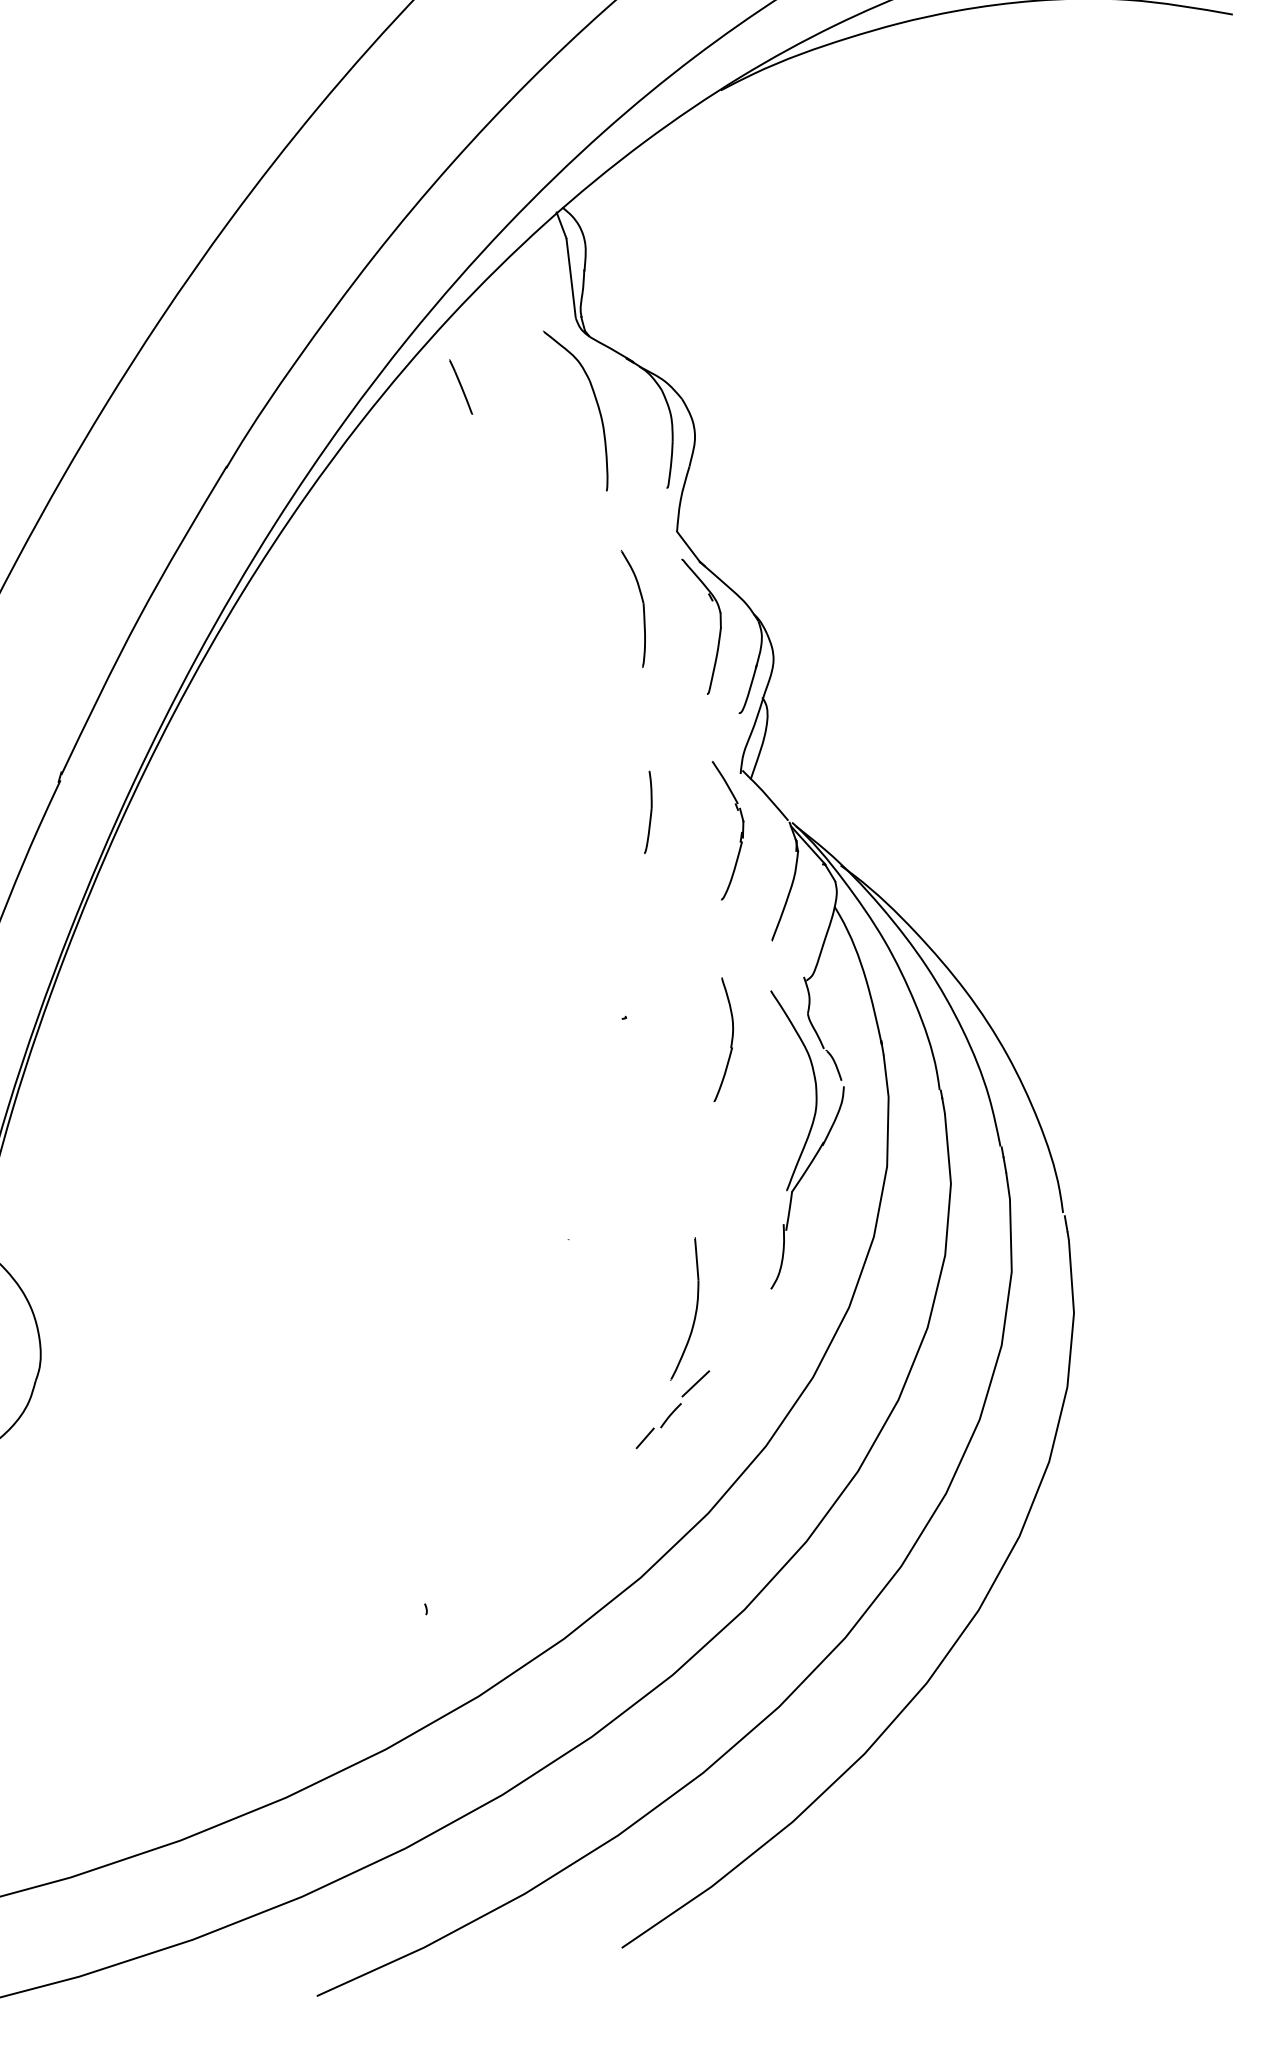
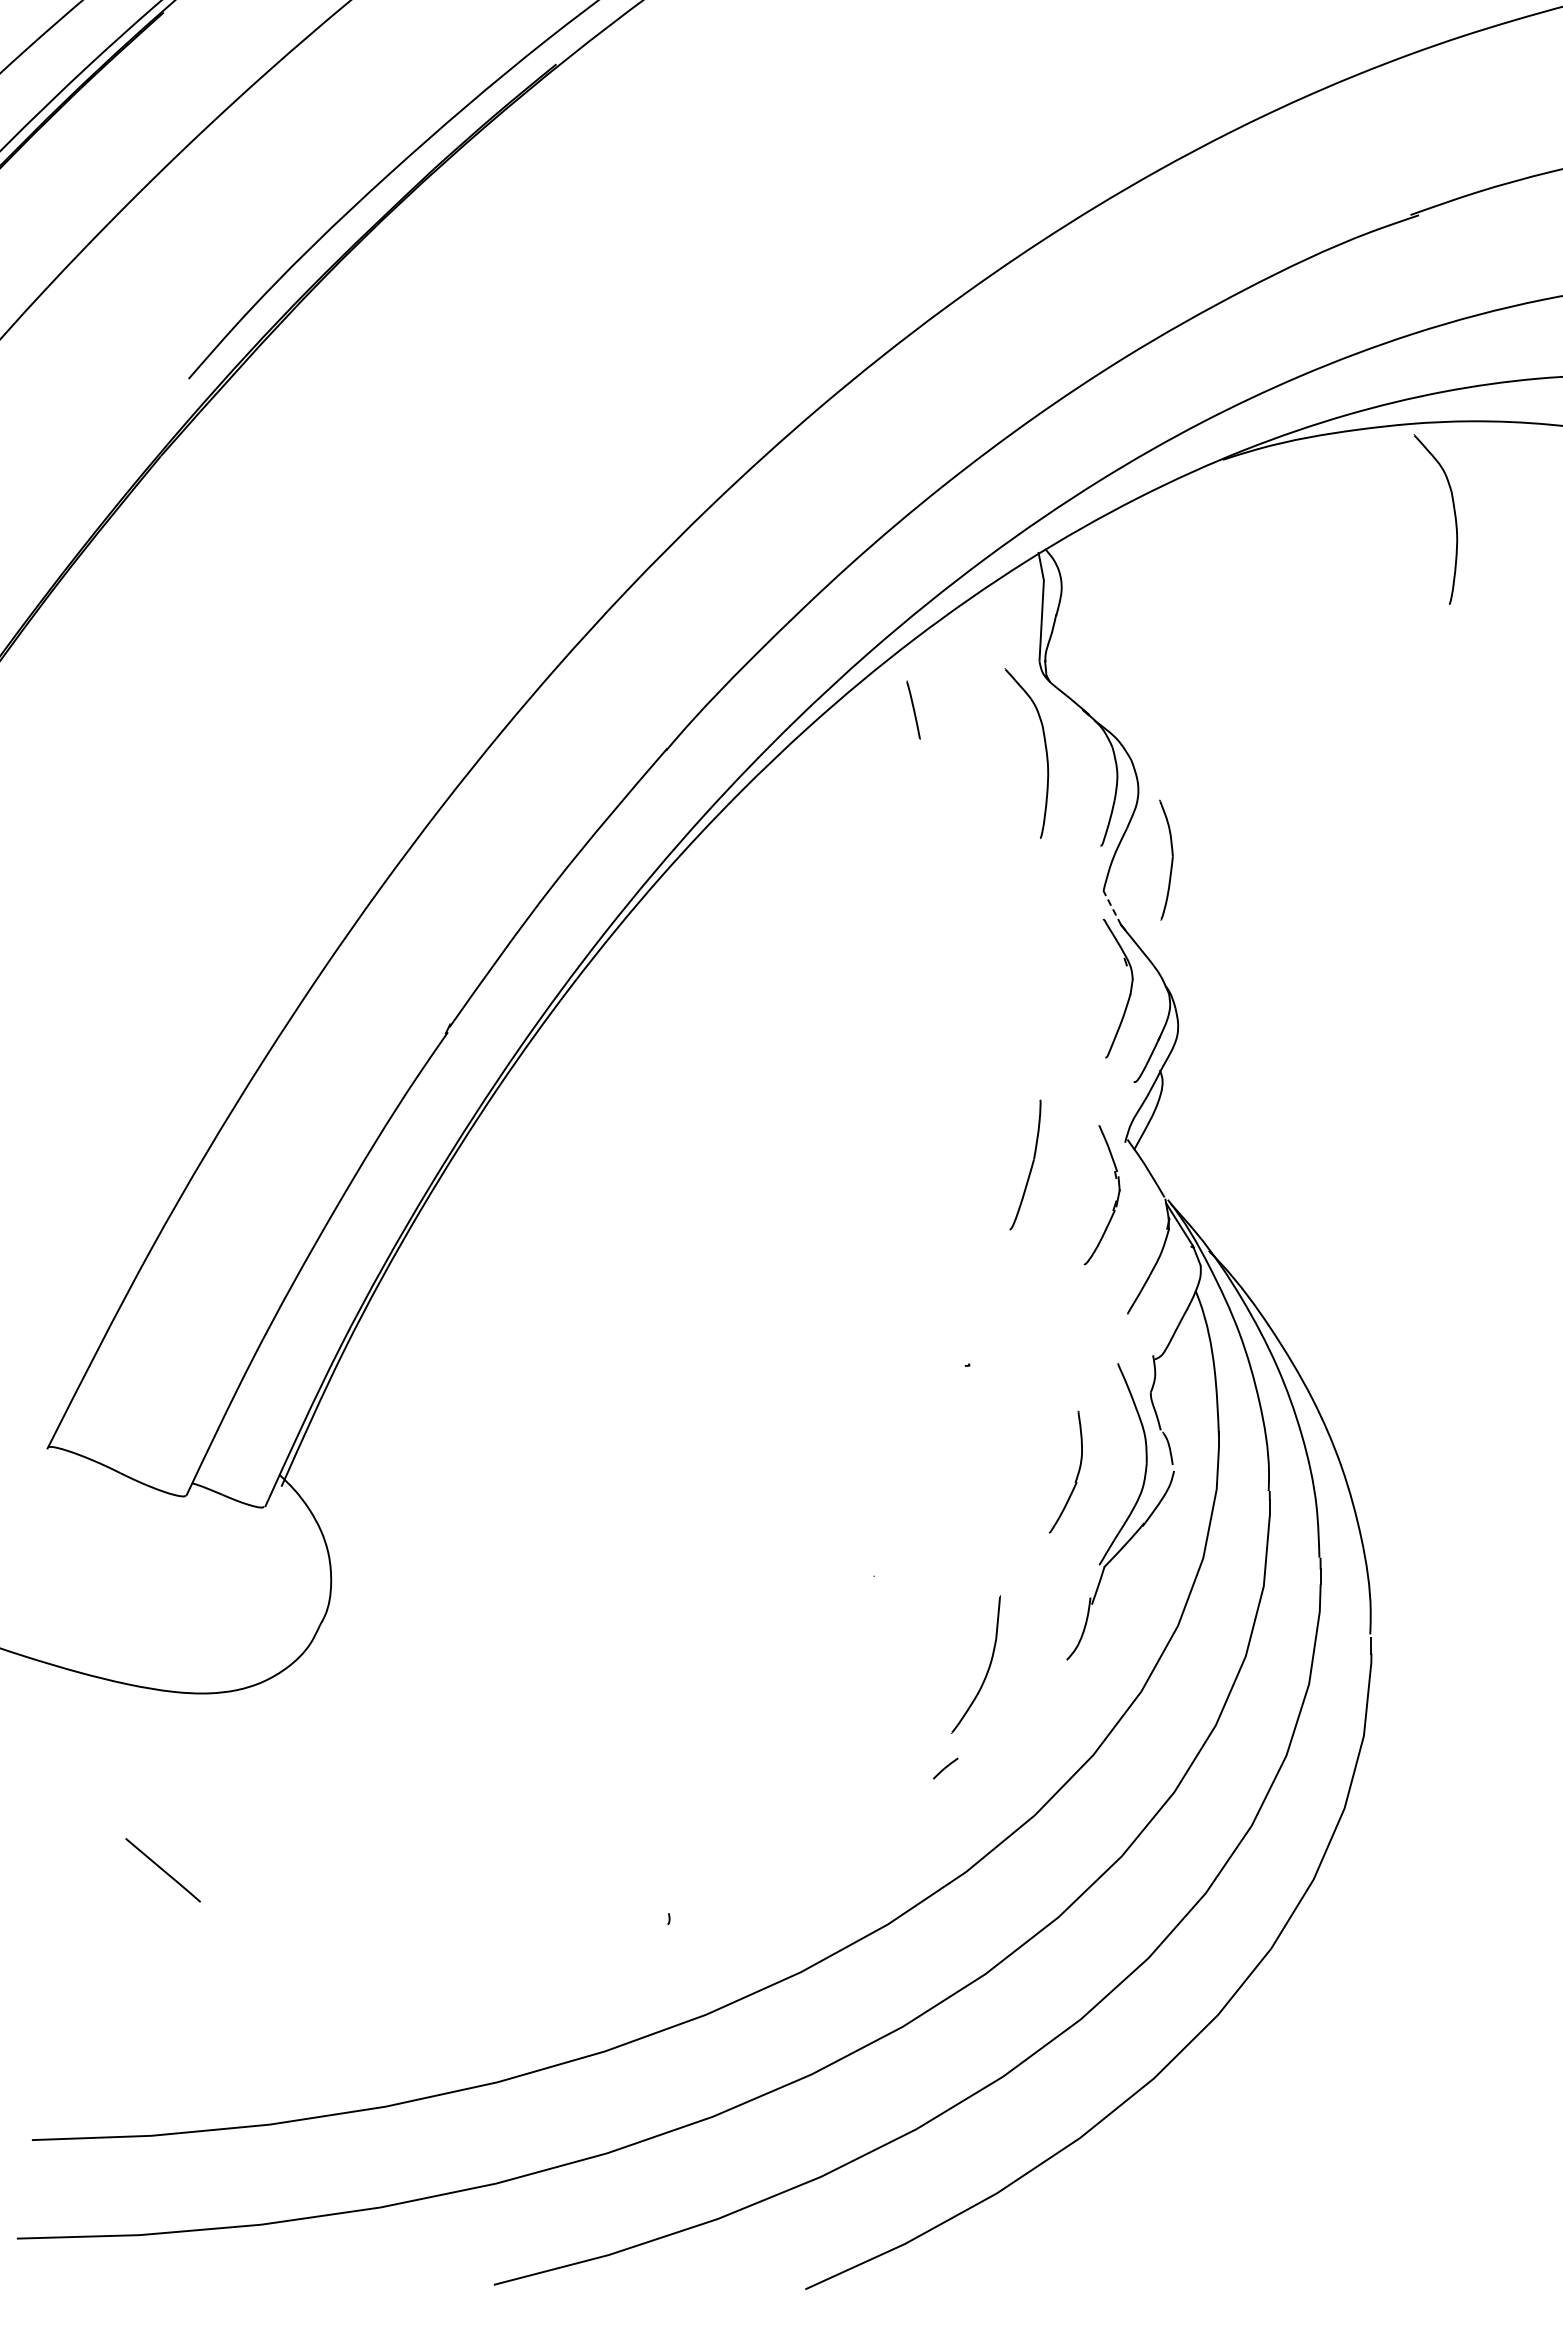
part: (957, 108) -> (1454, 518), added
line: (688, 546) -> (1112, 907), solid -> dashed
part: (637, 607) -> (1166, 859), moved
part: (647, 812) -> (1025, 1164), size x1.6
part: (730, 1041) -> (1076, 1475), moved
line: (695, 1384) -> (975, 1741), removed
line: (645, 1438) -> (916, 1786), removed

